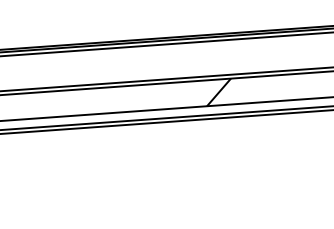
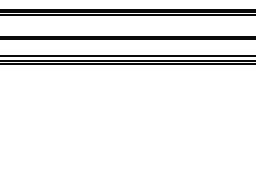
hatch: (218, 92) -> (130, 47), removed

